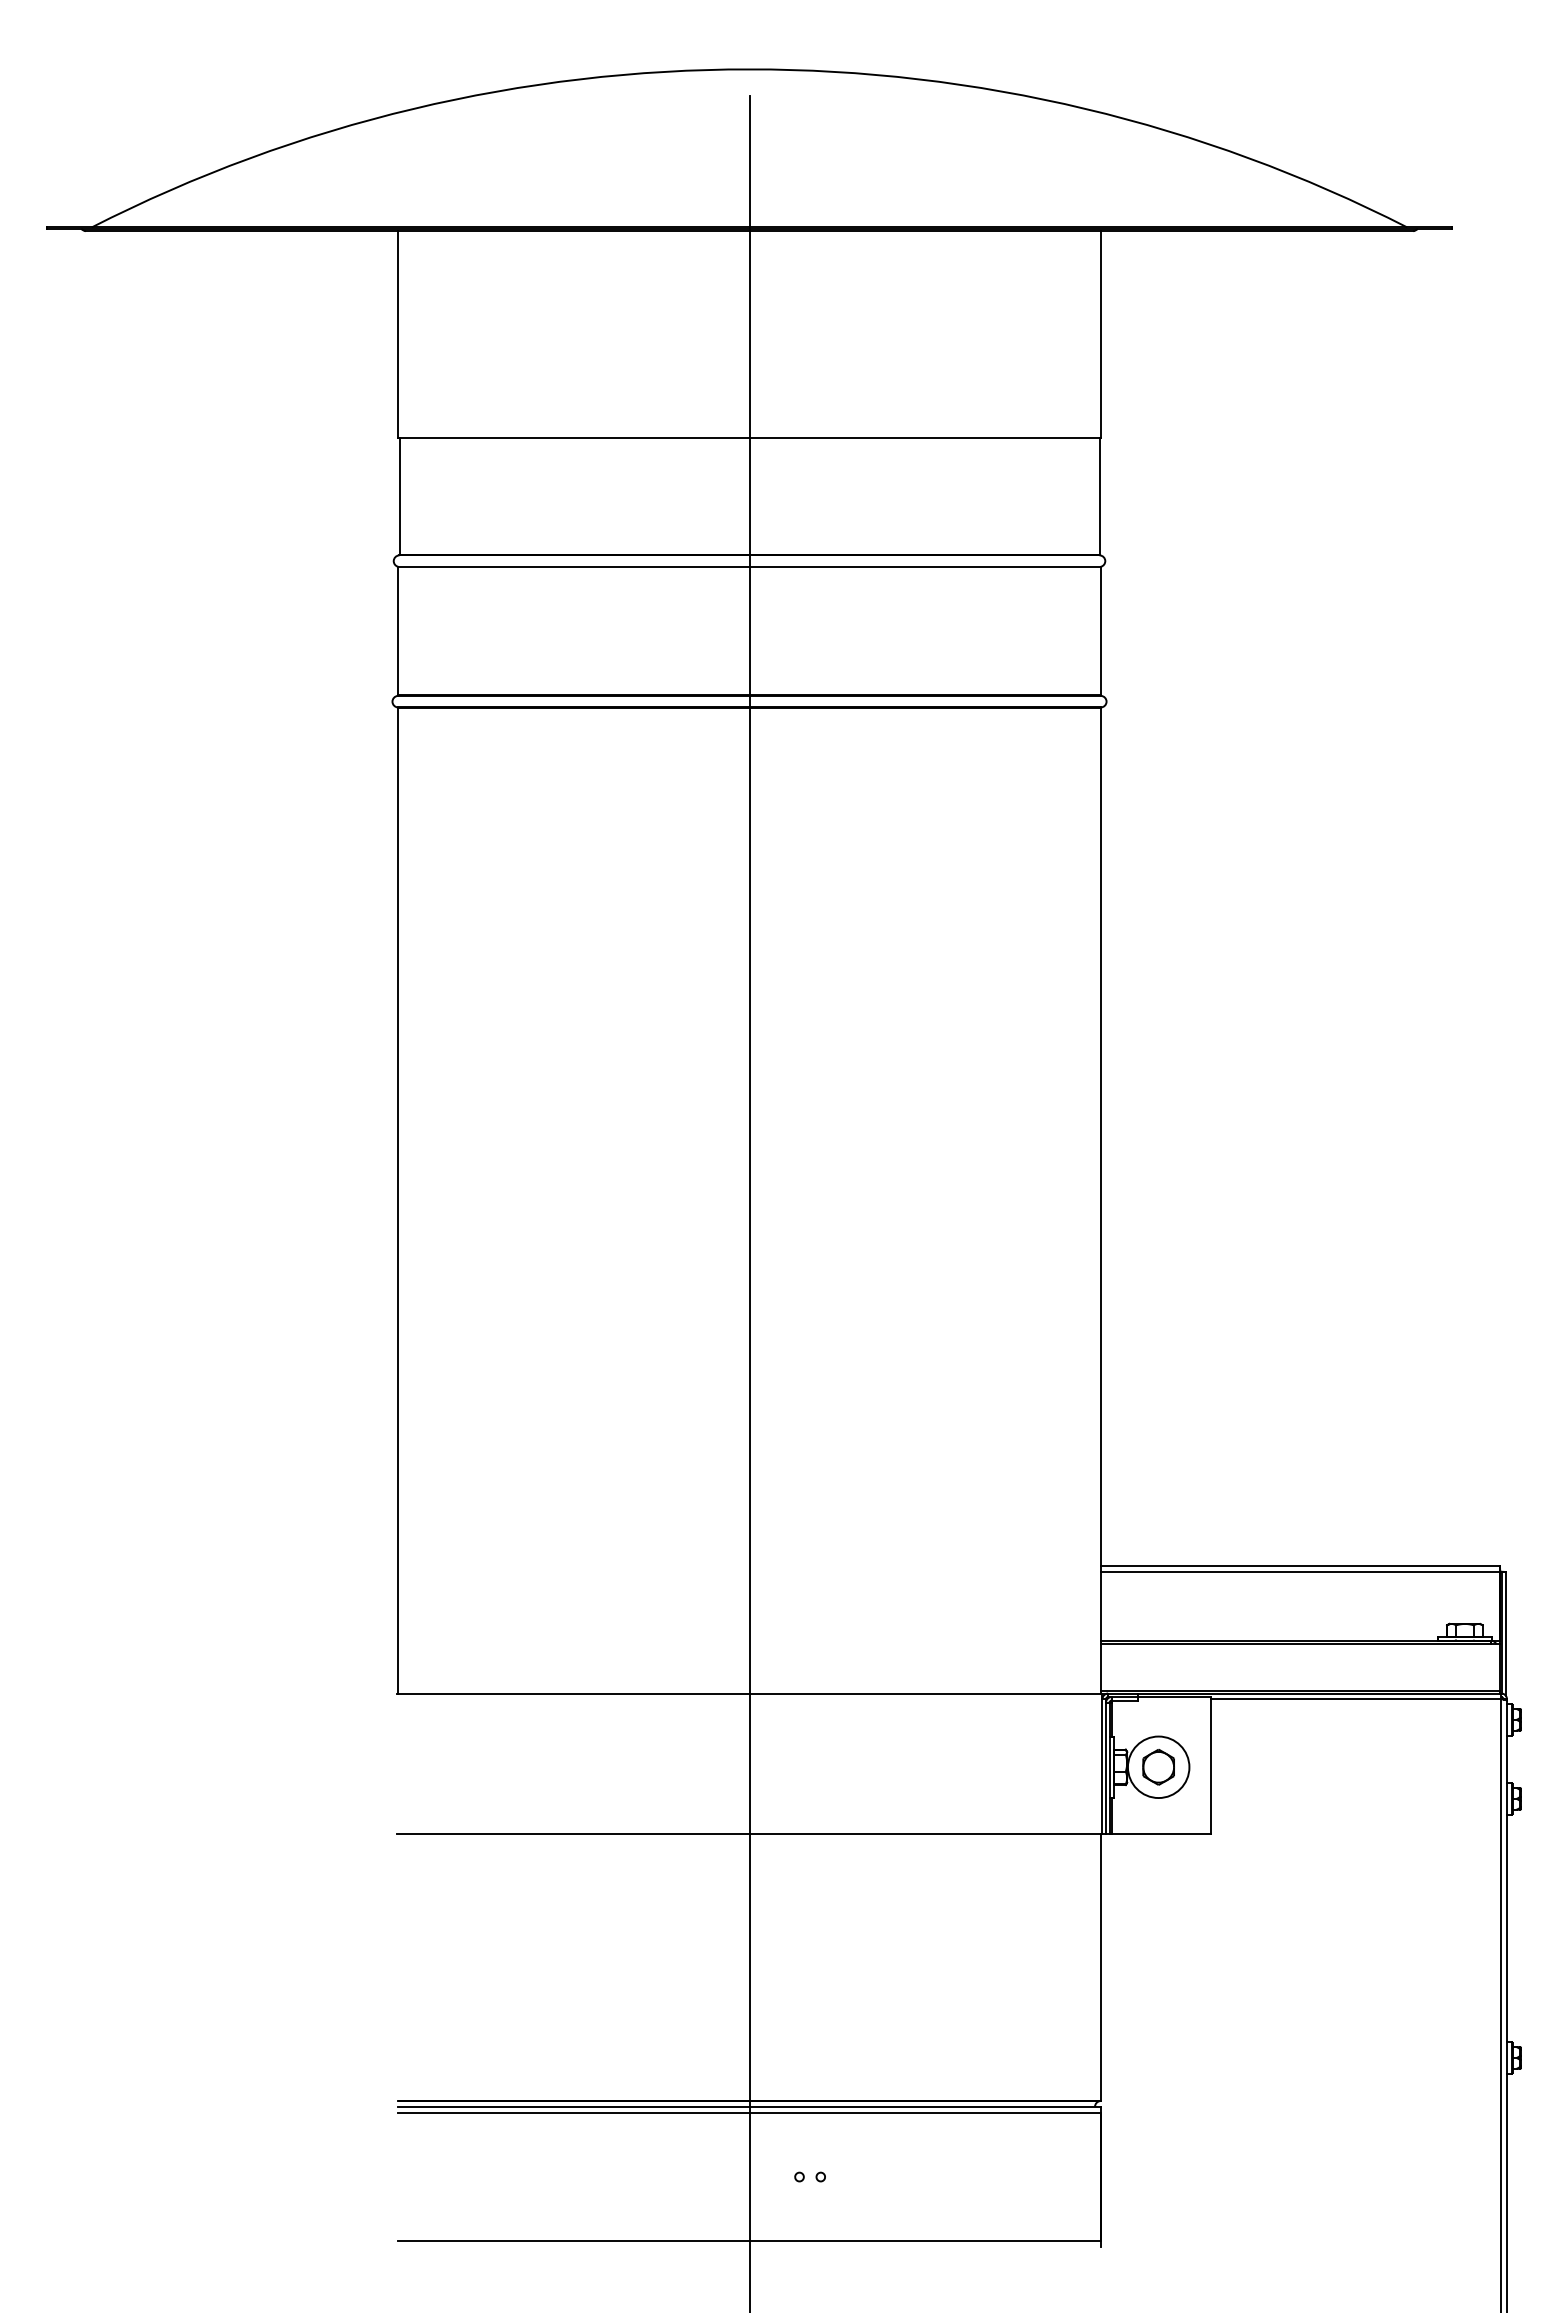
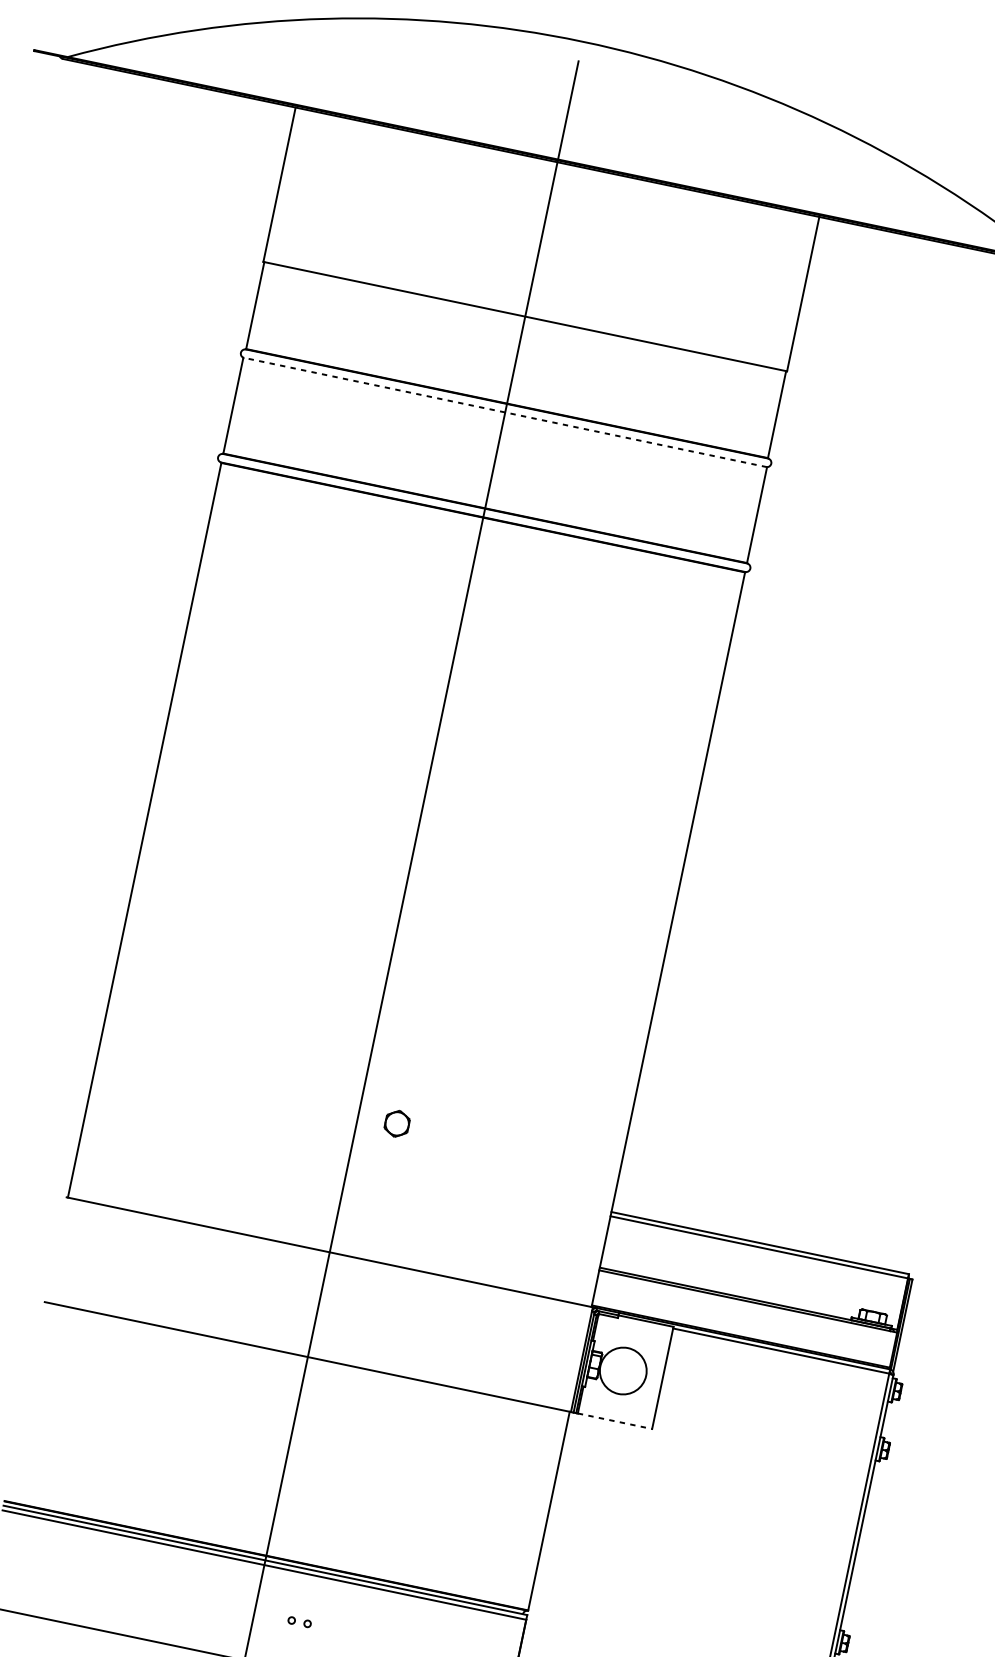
line: (749, 566) -> (505, 412), solid -> dashed
part: (1158, 1767) -> (397, 1123), moved
line: (1161, 1834) -> (614, 1421), solid -> dashed

